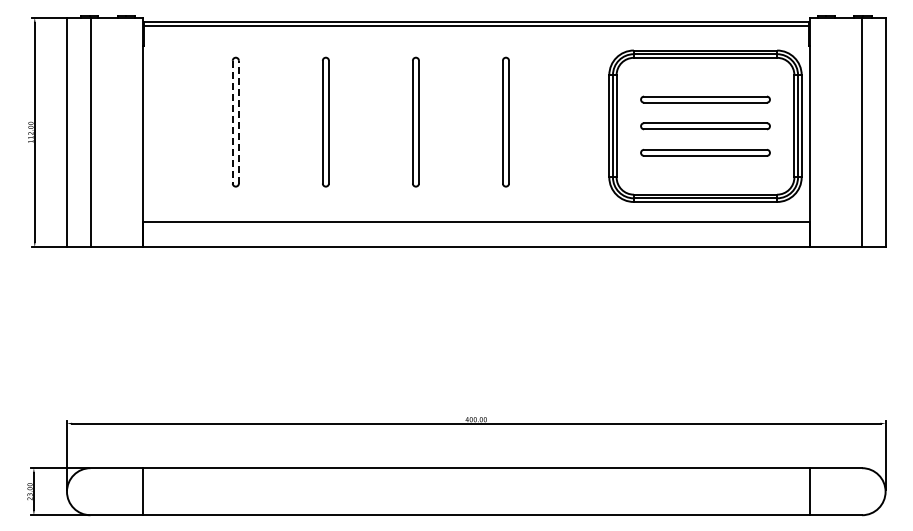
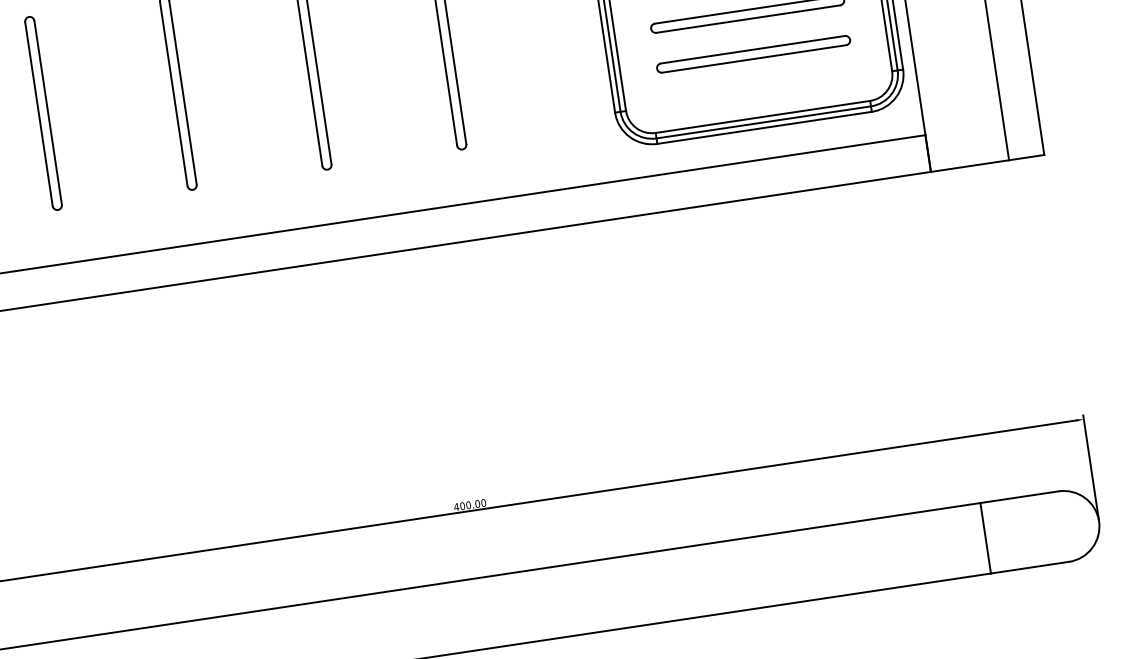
line: (238, 121) -> (47, 111), dashed -> solid
line: (232, 122) -> (38, 114), dashed -> solid

